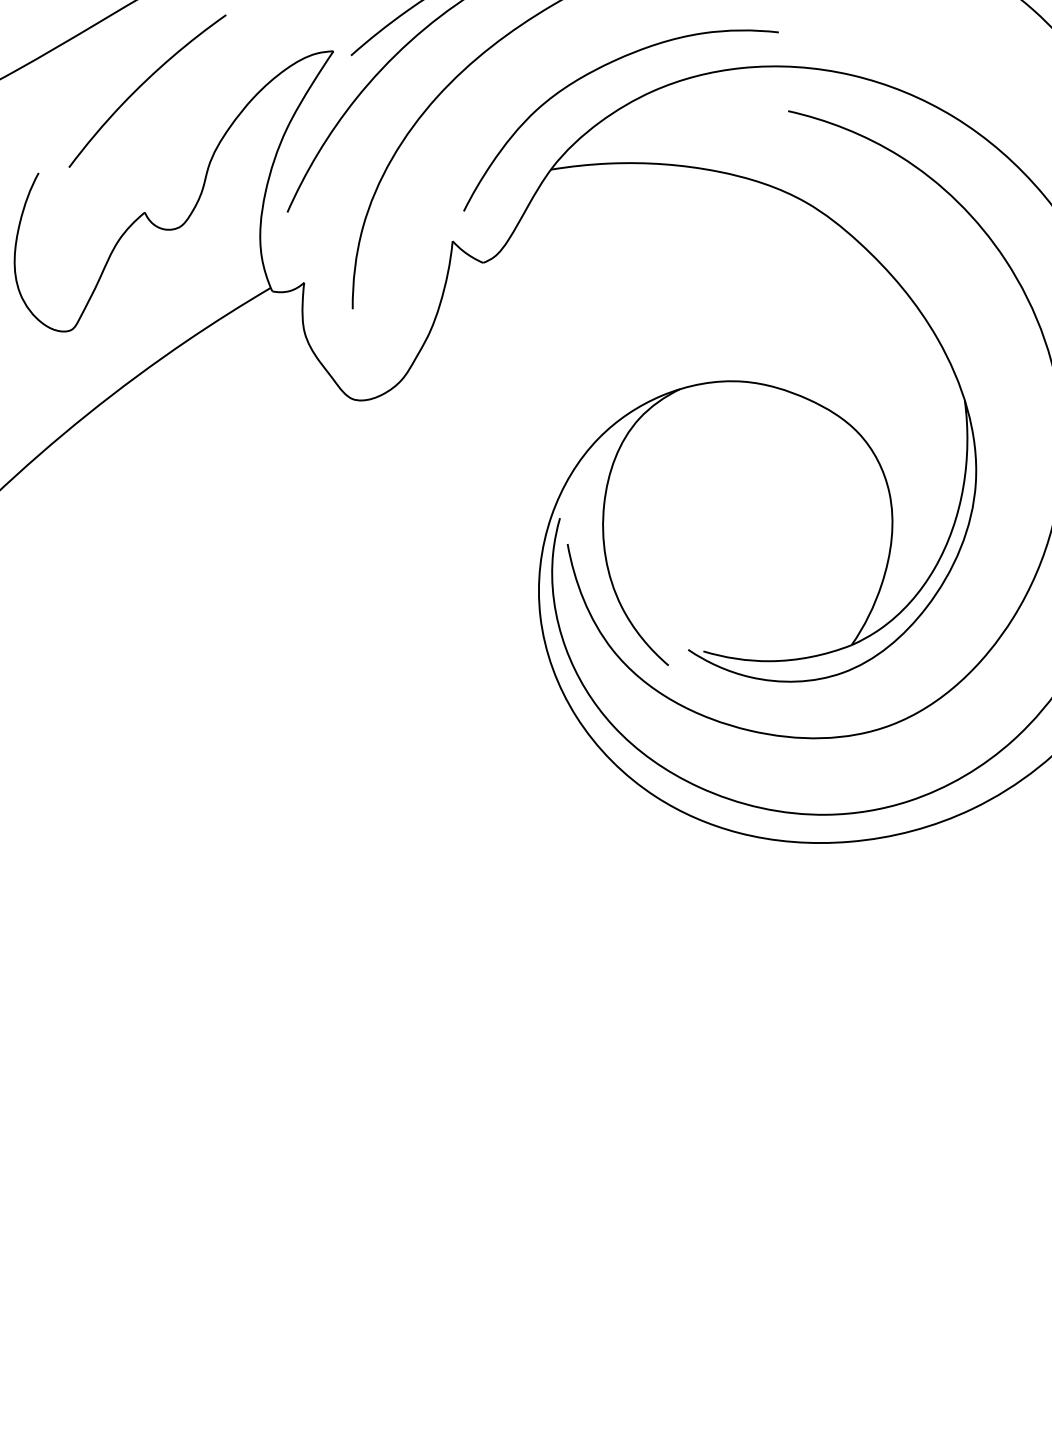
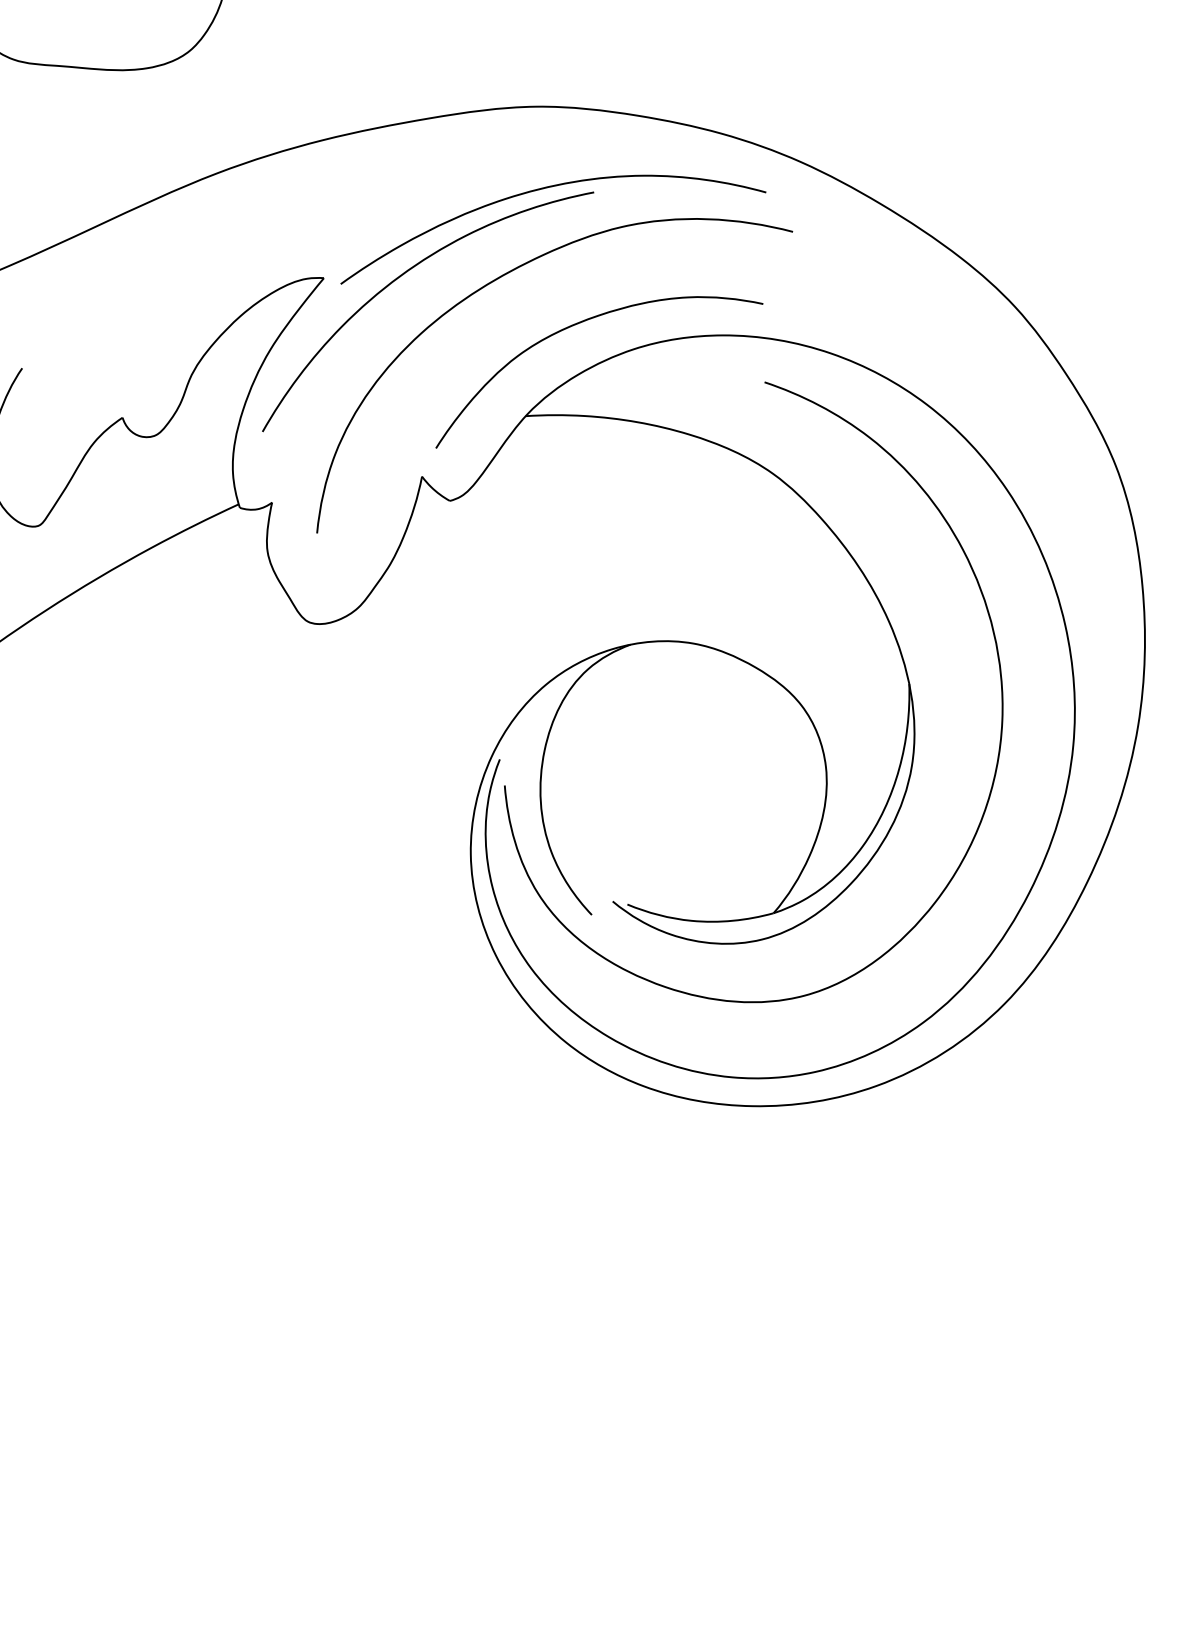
curve: (143, 85) -> (133, 292), removed

